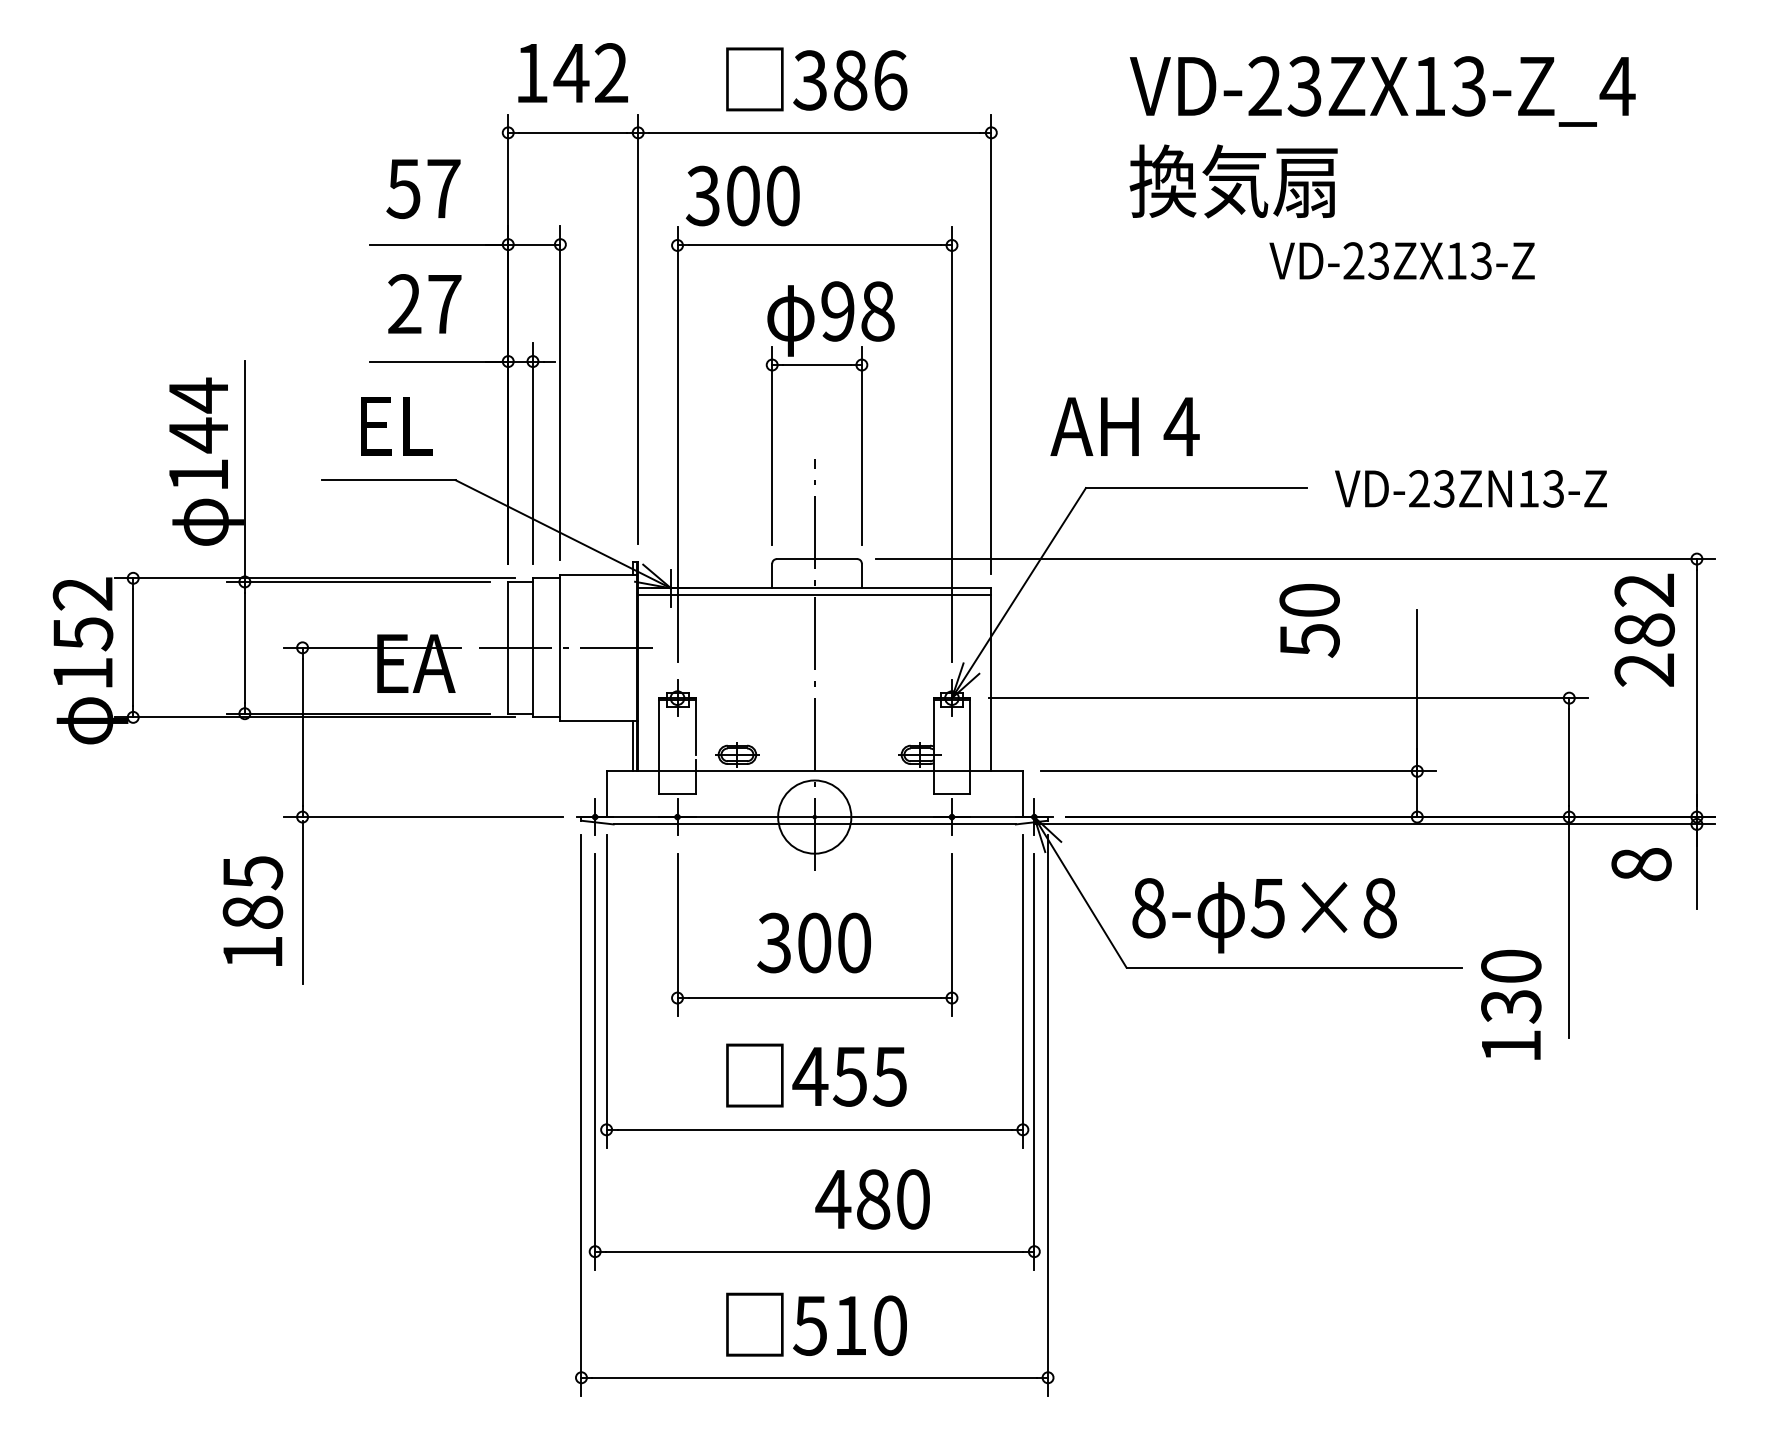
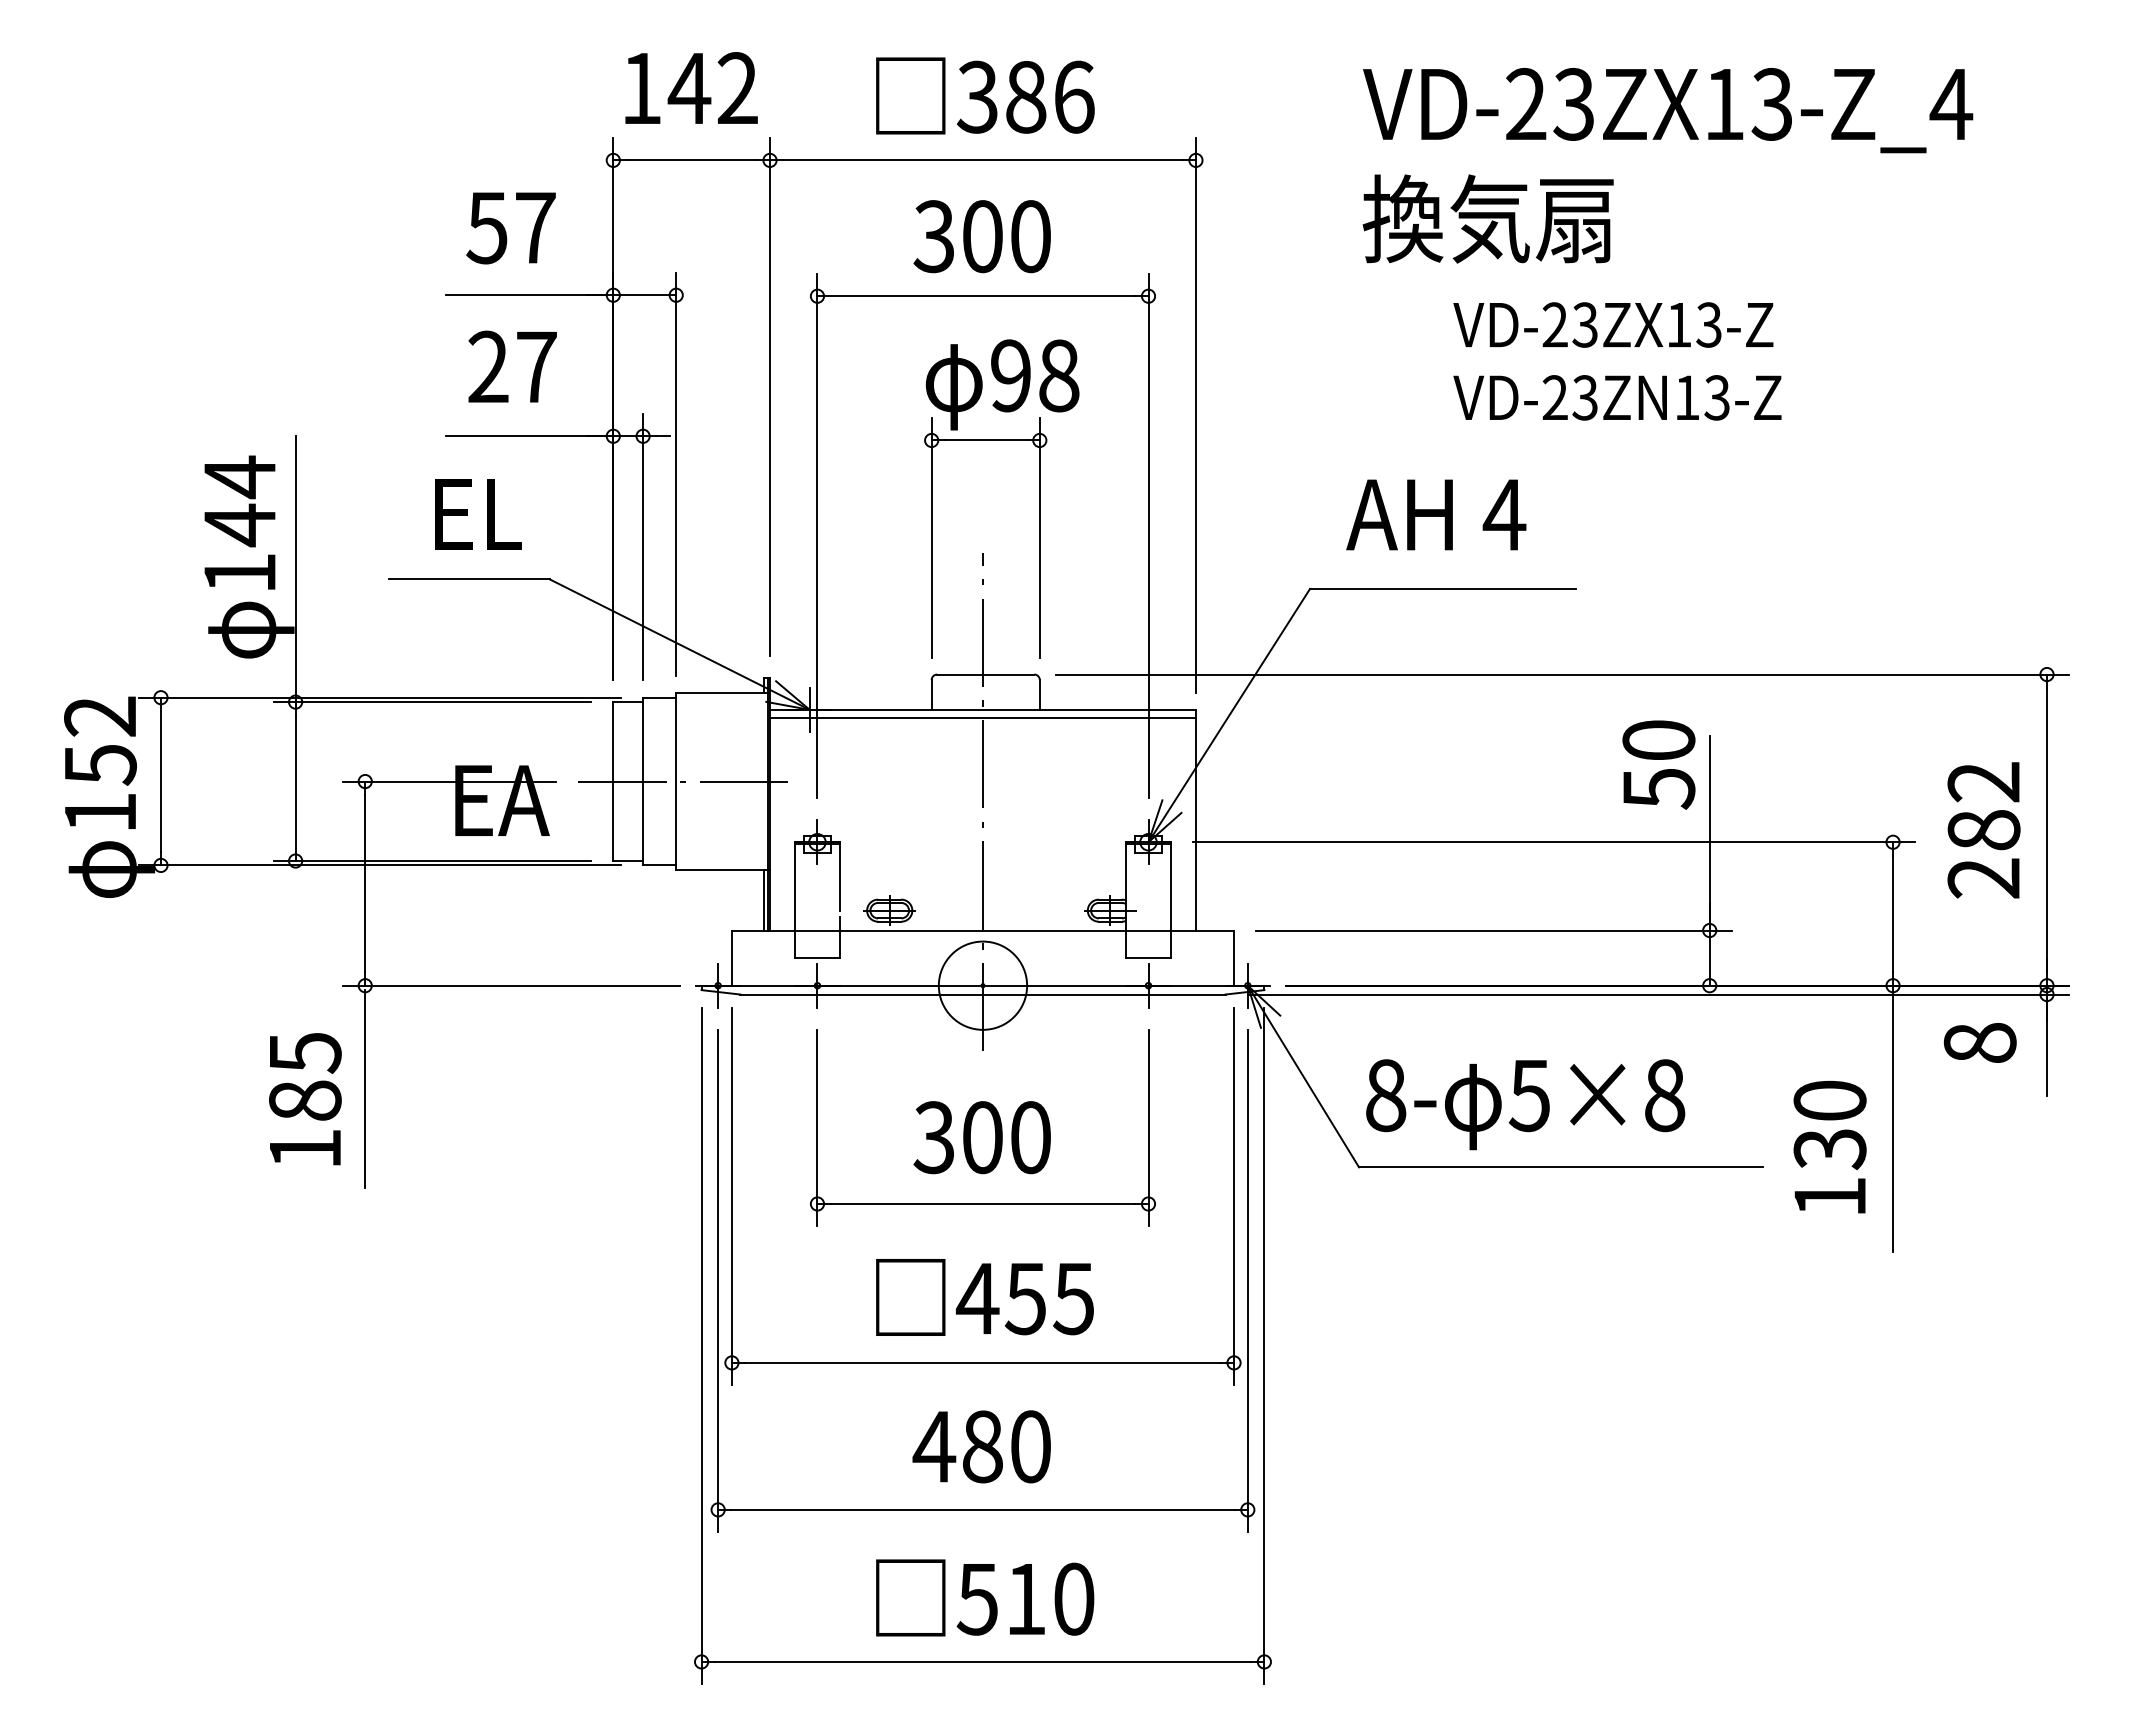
text: (742, 195) -> (981, 236), moved
text: (1402, 260) -> (1613, 324), moved
text: (1125, 426) -> (1436, 514), moved
text: (1471, 488) -> (1617, 397), moved
text: (1309, 620) -> (1658, 764), moved
text: (1644, 630) -> (1983, 830), moved
text: (1510, 1005) -> (1829, 1147), moved
text: (872, 1199) -> (981, 1446), moved

